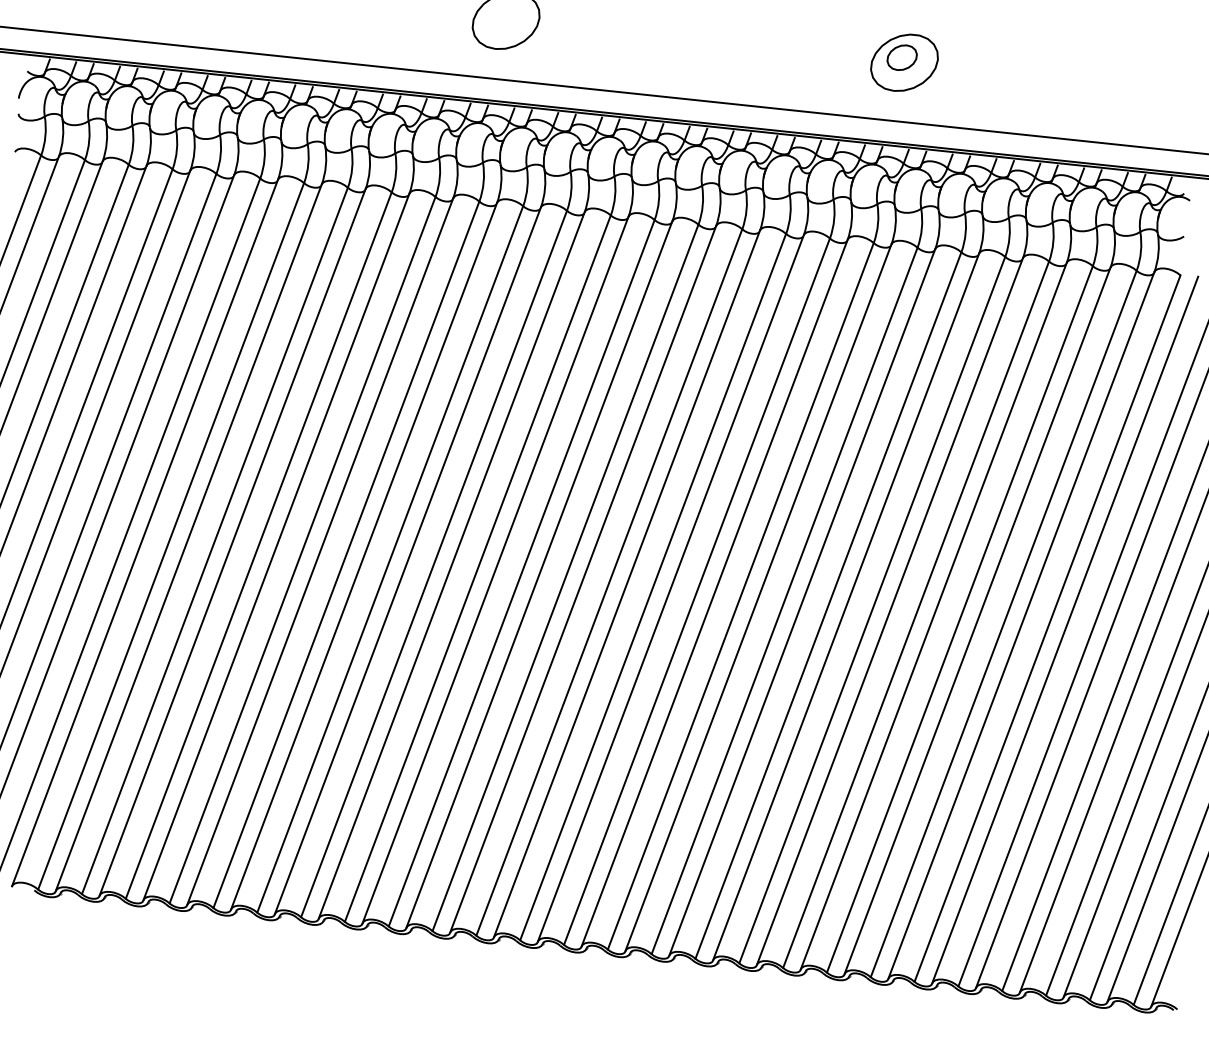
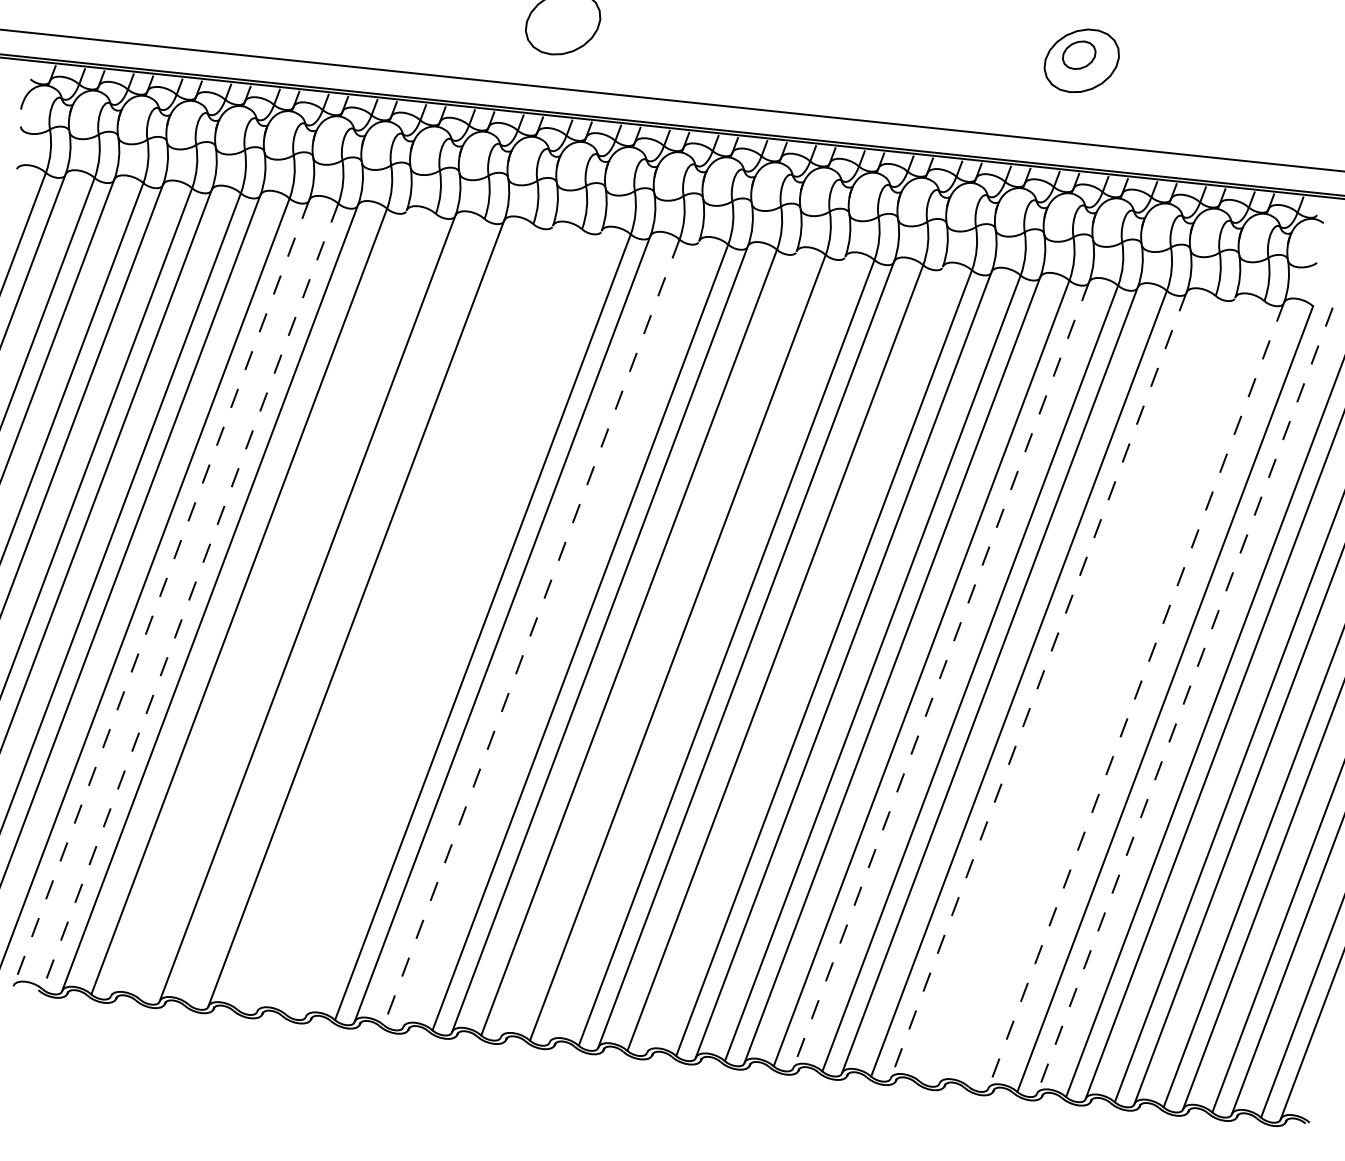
part: (904, 62) -> (1081, 60), moved
line: (144, 533) -> (160, 593), solid -> dashed
line: (170, 536) -> (189, 596), solid -> dashed
line: (232, 542) -> (258, 603), removed
line: (258, 545) -> (287, 606), removed
line: (302, 549) -> (336, 611), removed
line: (346, 554) -> (385, 616), removed
line: (364, 555) -> (405, 617), removed
line: (390, 559) -> (434, 622), removed
line: (407, 560) -> (453, 623), removed
line: (477, 569) -> (531, 633), solid -> dashed
line: (495, 569) -> (551, 633), removed
line: (583, 579) -> (649, 644), removed
line: (626, 583) -> (696, 648), removed
line: (714, 592) -> (794, 658), removed
line: (845, 607) -> (940, 675), solid -> dashed
line: (933, 616) -> (1038, 685), solid -> dashed
line: (959, 619) -> (1067, 688), removed
line: (977, 620) -> (1087, 690), removed
line: (1003, 623) -> (1116, 693), removed
line: (1021, 625) -> (1136, 695), solid -> dashed
line: (1065, 630) -> (1185, 701), solid -> dashed

